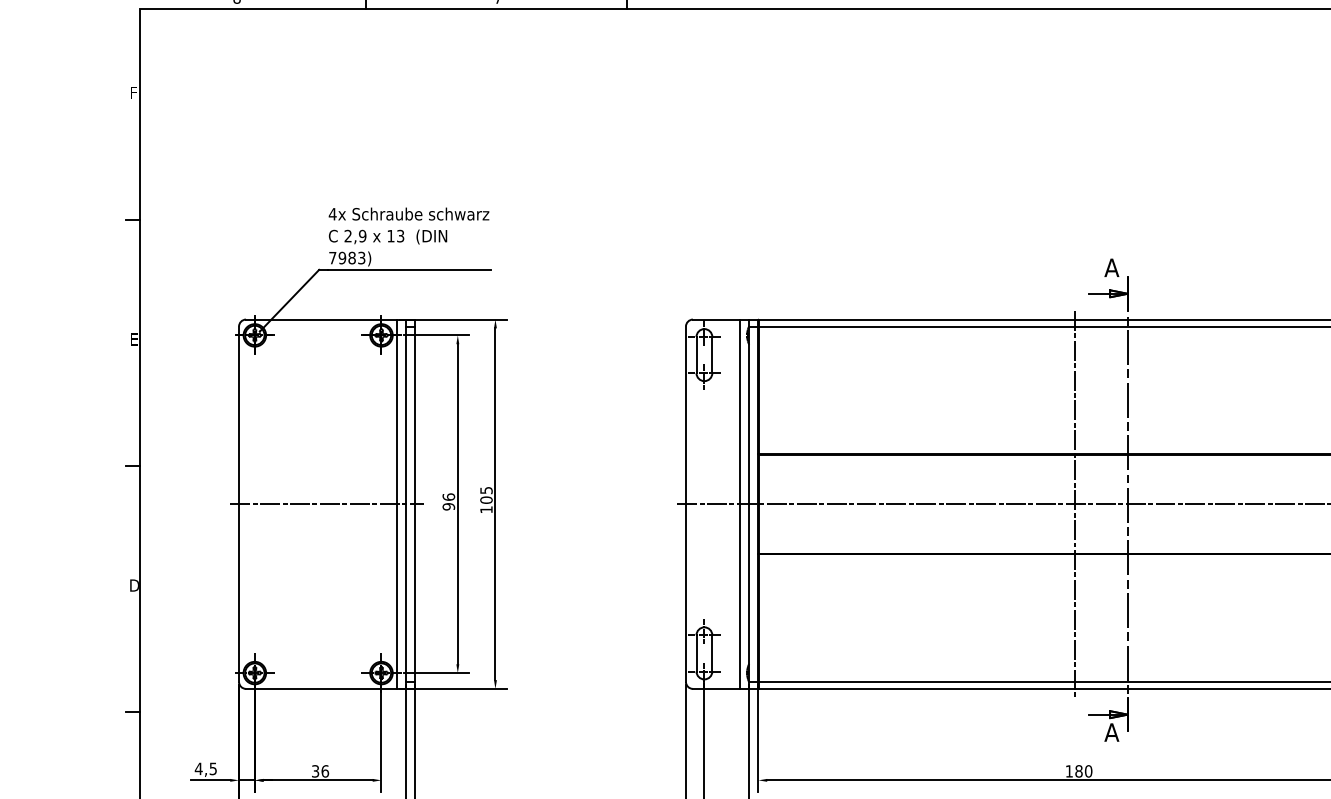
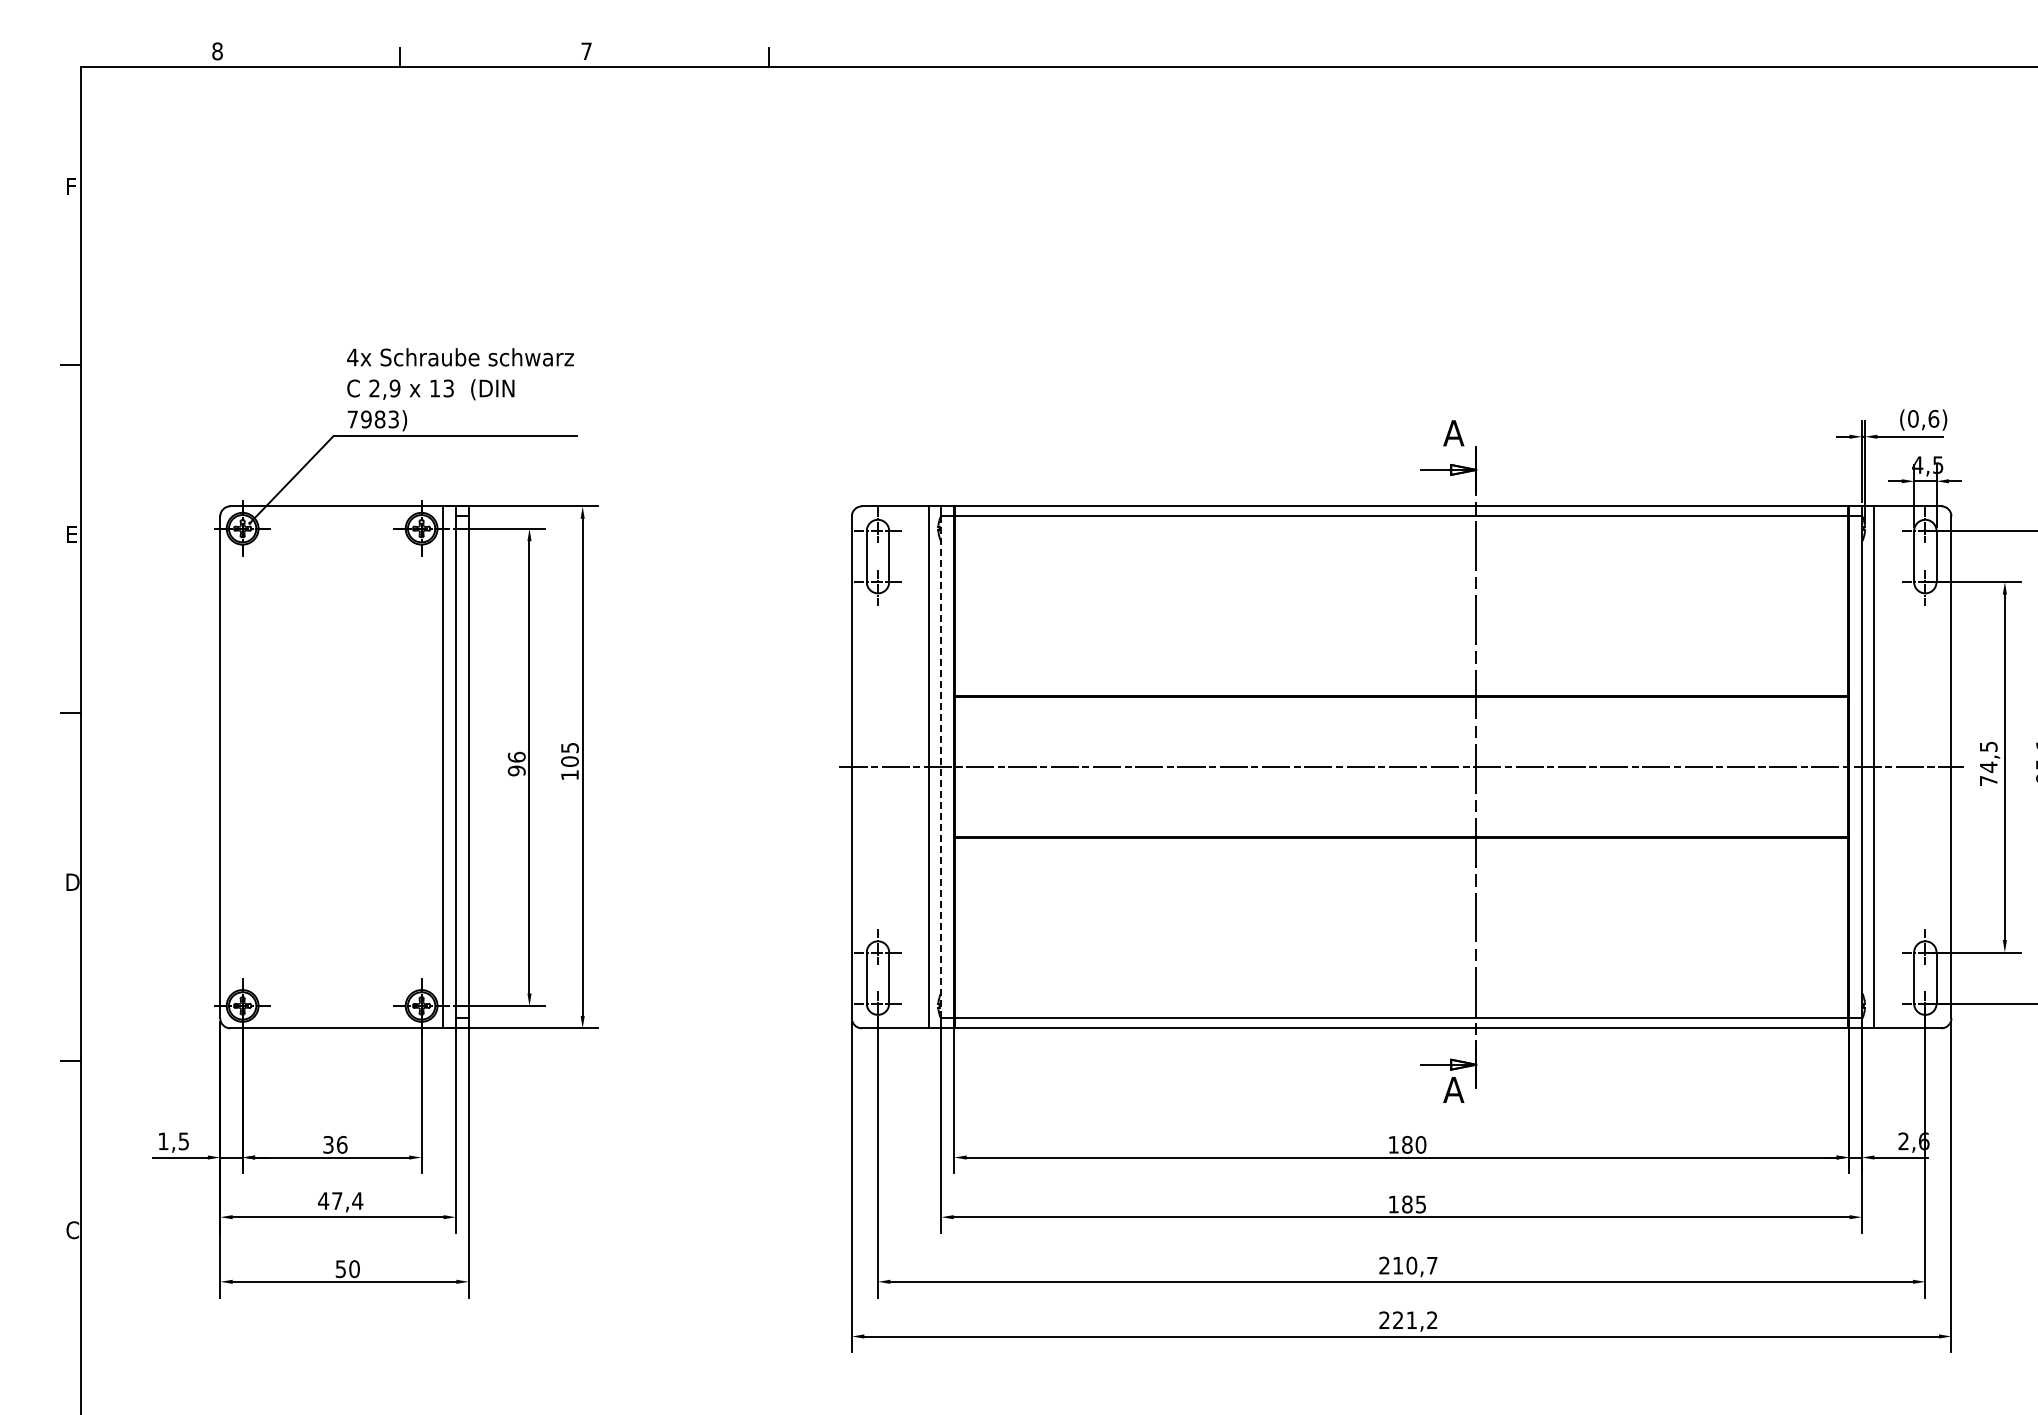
line: (749, 503) -> (941, 766), solid -> dashed
line: (1074, 503) -> (1401, 766), removed
line: (326, 504) -> (344, 767), removed
text: (198, 769) -> (163, 1141), 4,5 -> 1,5

